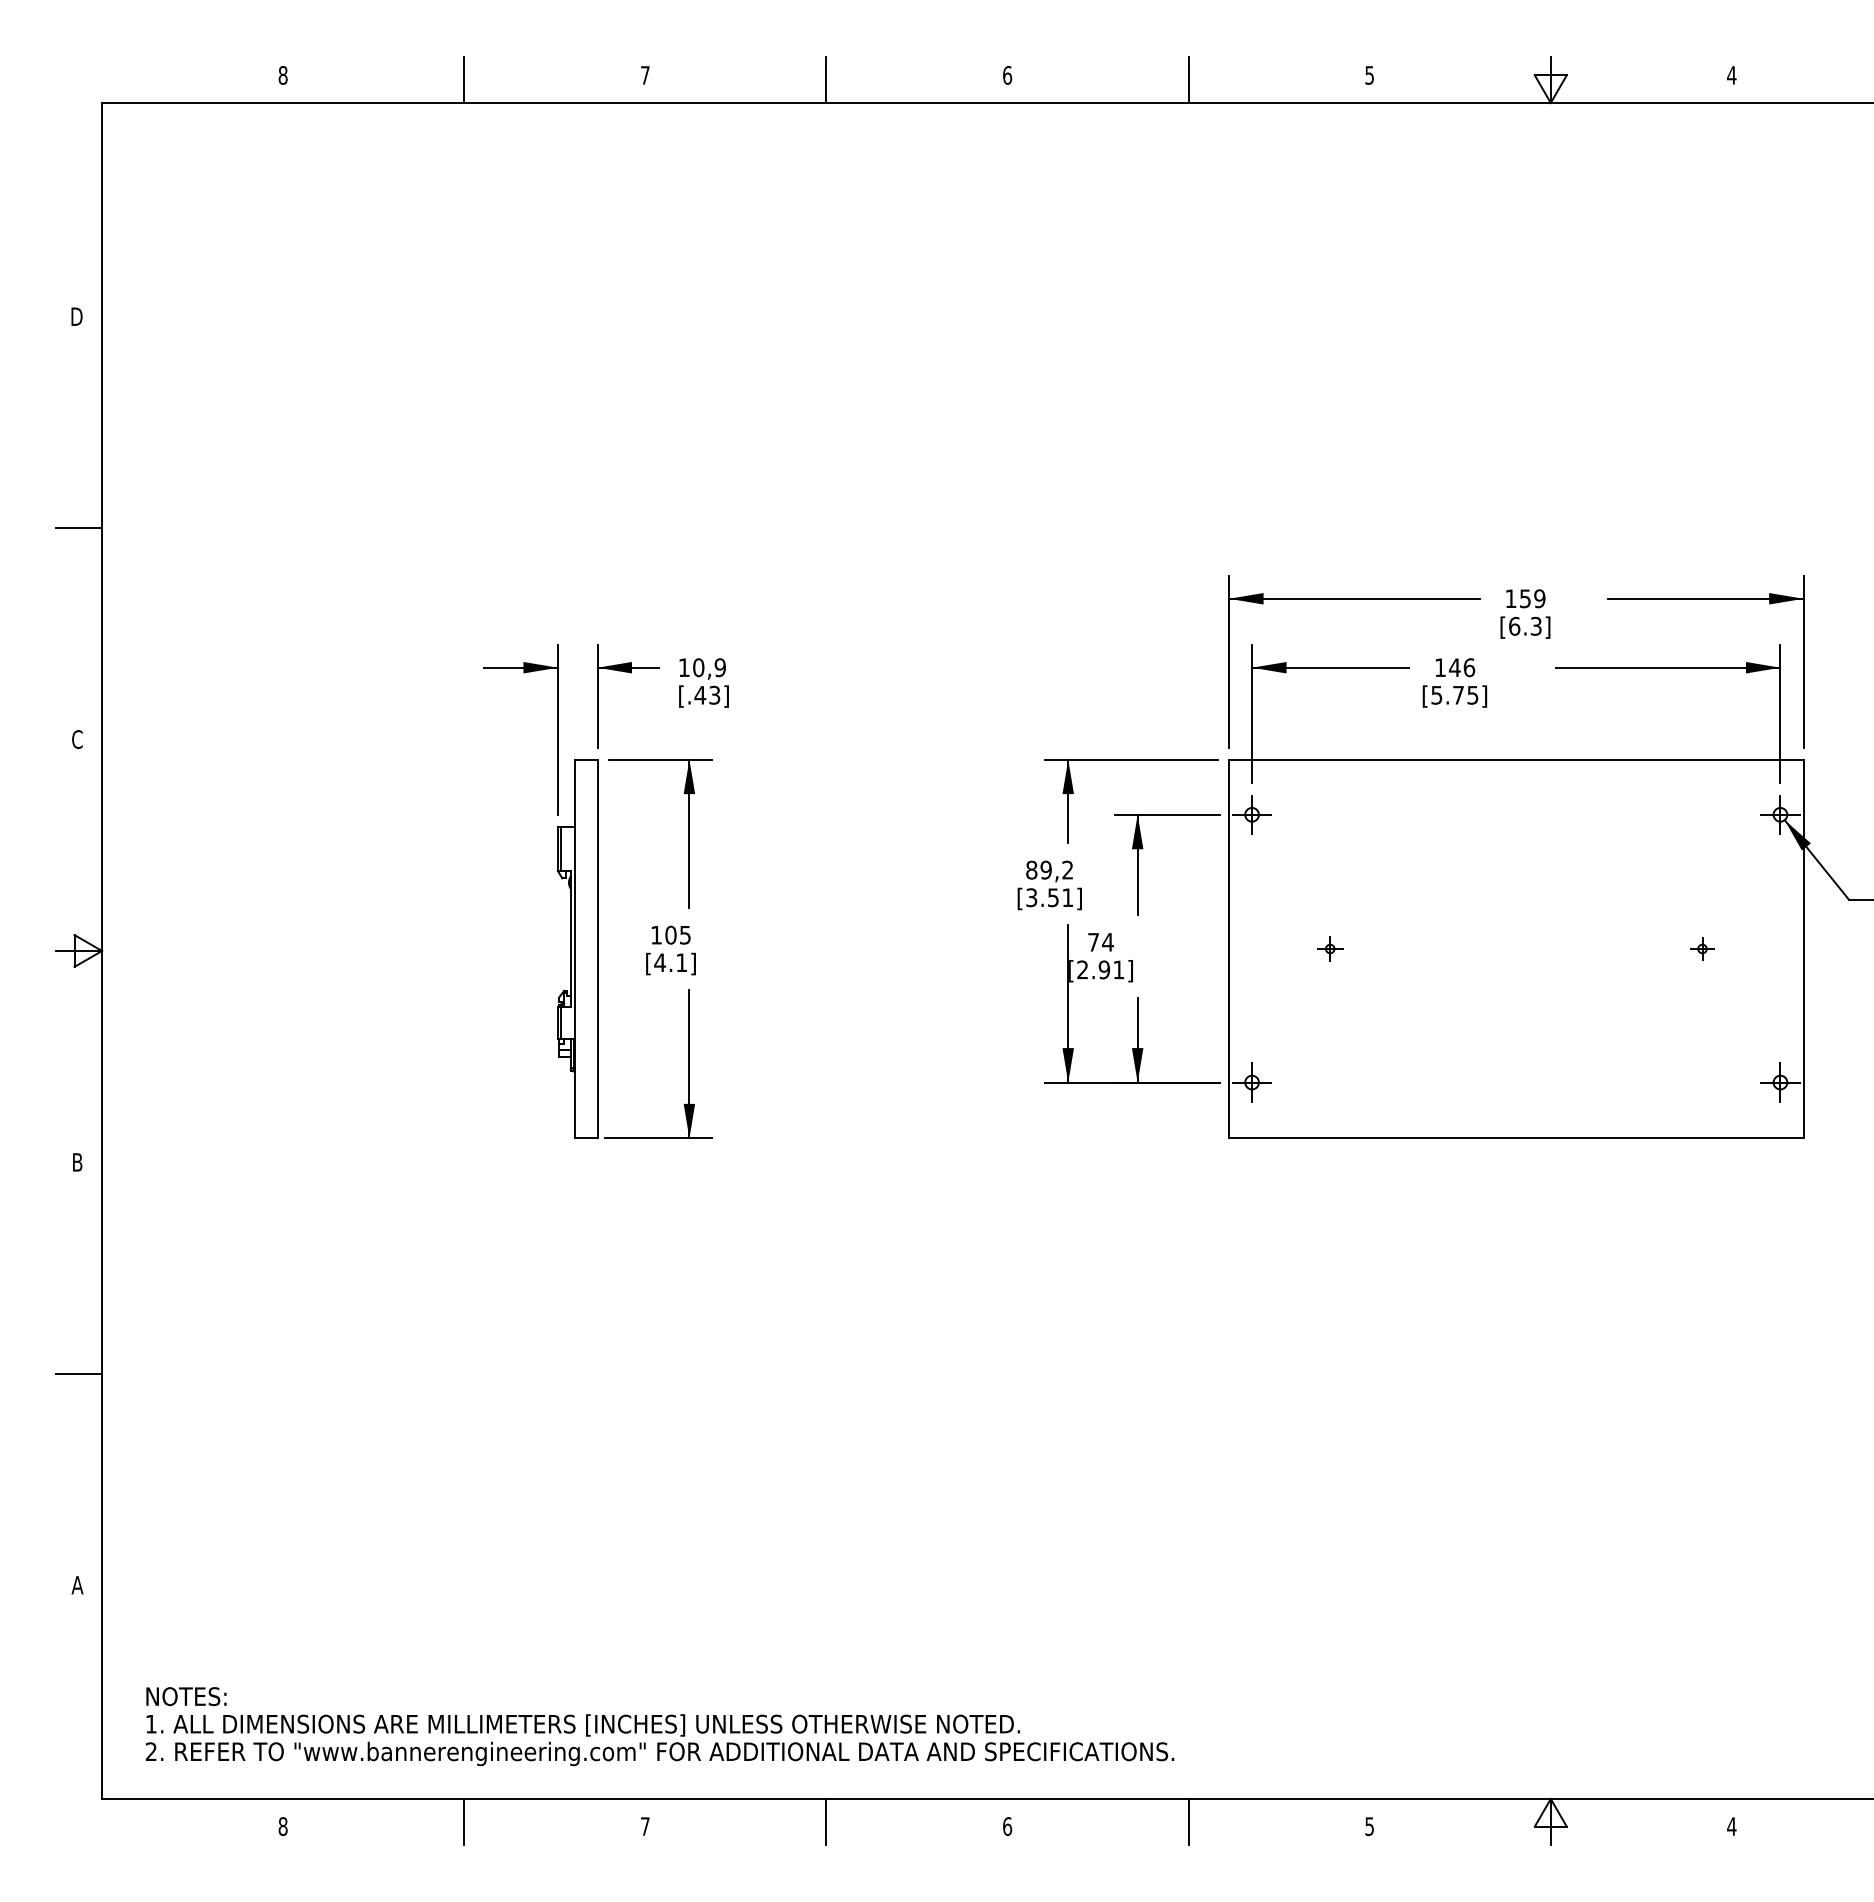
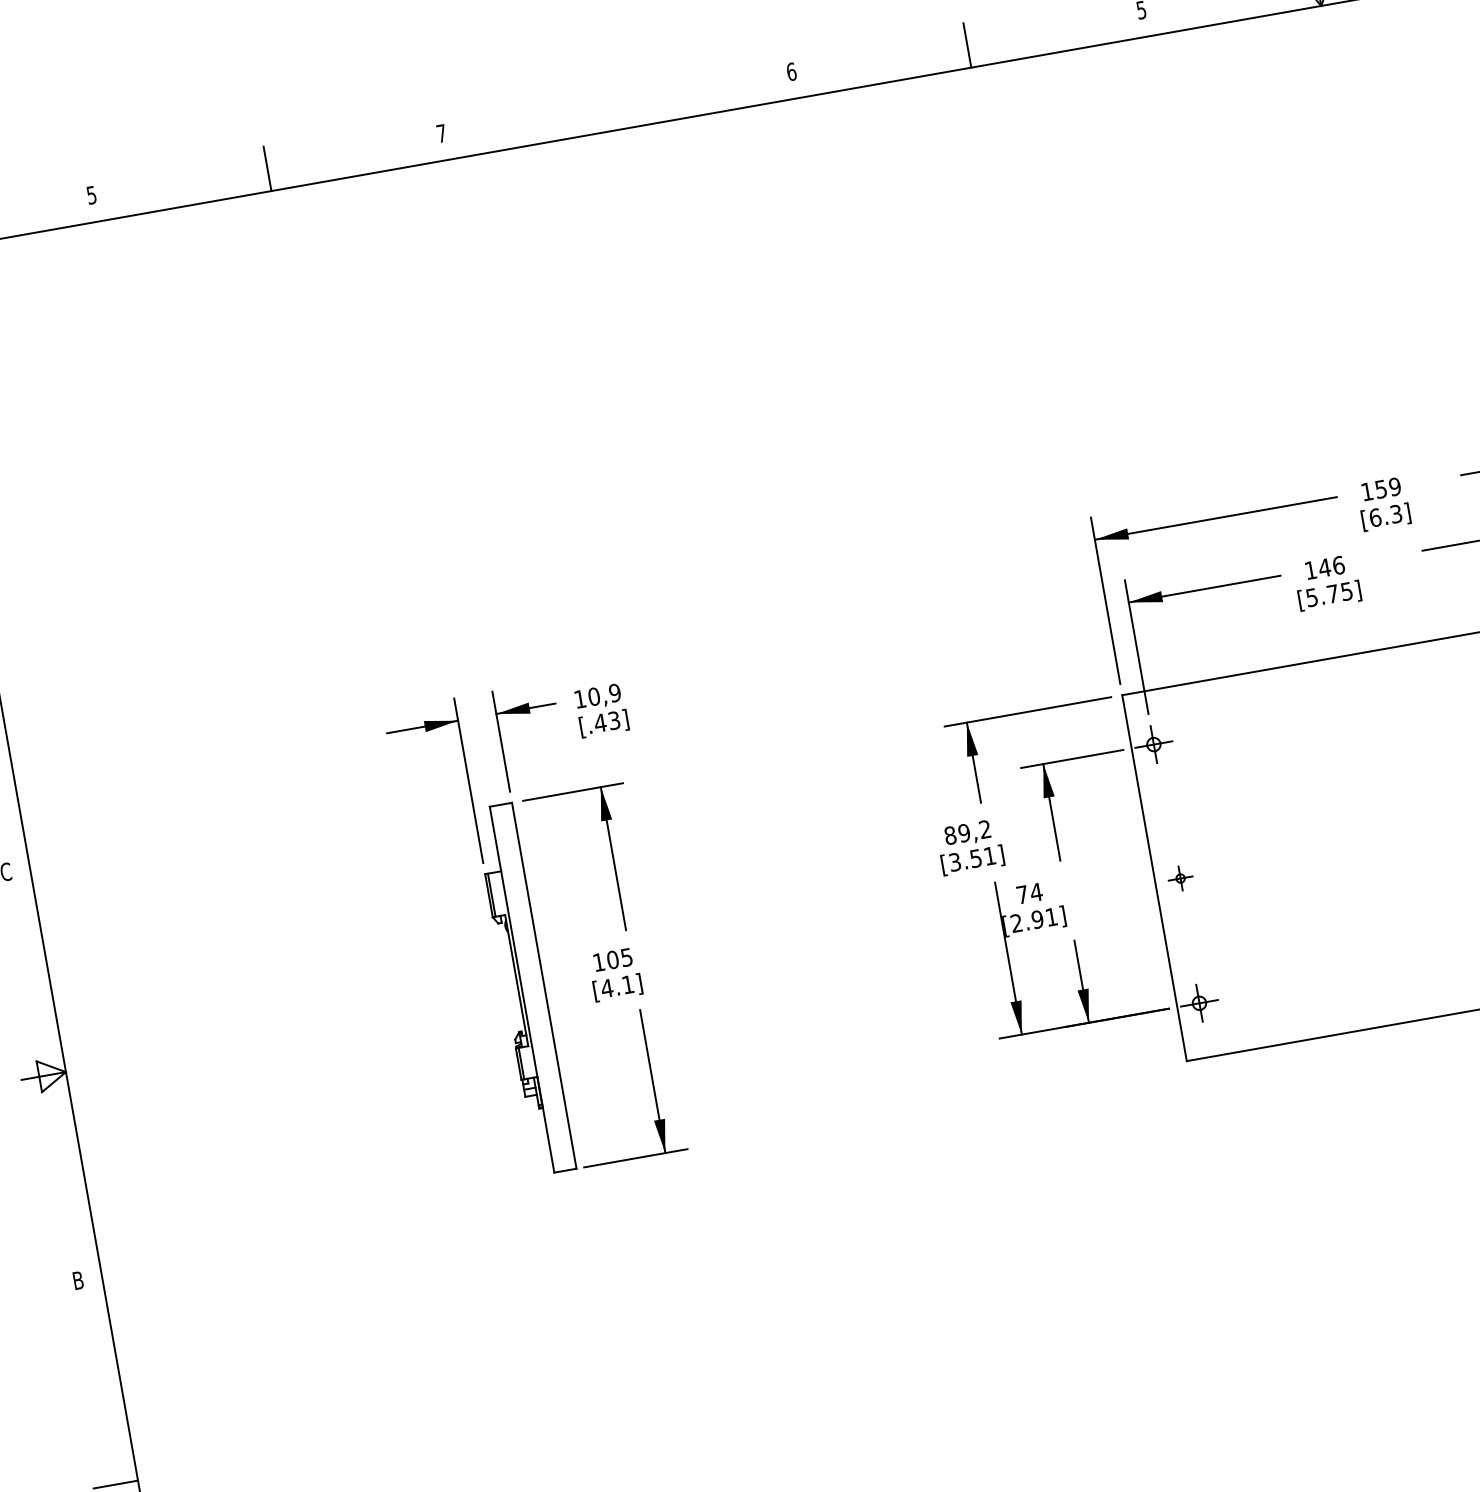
text: (282, 75) -> (91, 195), 8 -> 5
line: (826, 80) -> (617, 107), removed
part: (1330, 948) -> (1180, 878), moved

